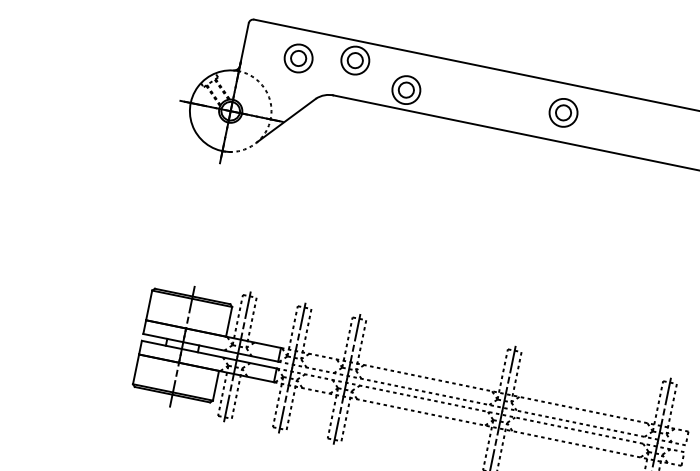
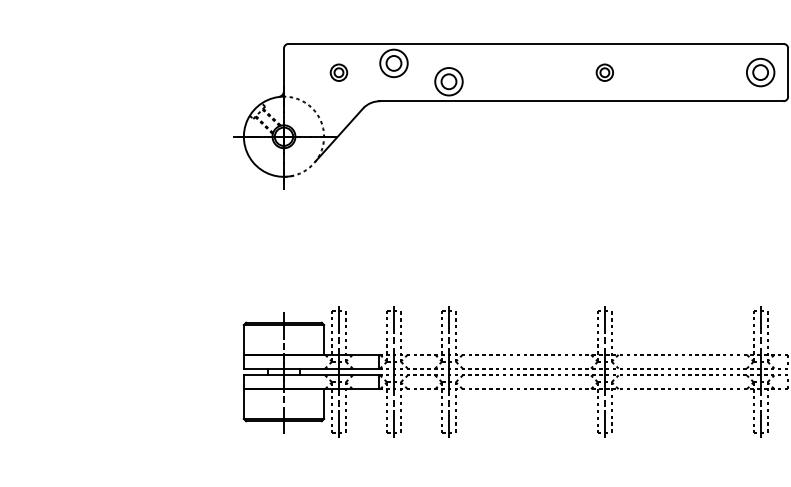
part: (298, 58) -> (338, 72), size x0.6
part: (563, 112) -> (604, 72), size x0.6

